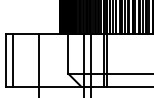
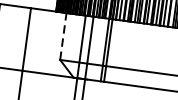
line: (68, 54) -> (63, 37), solid -> dashed

